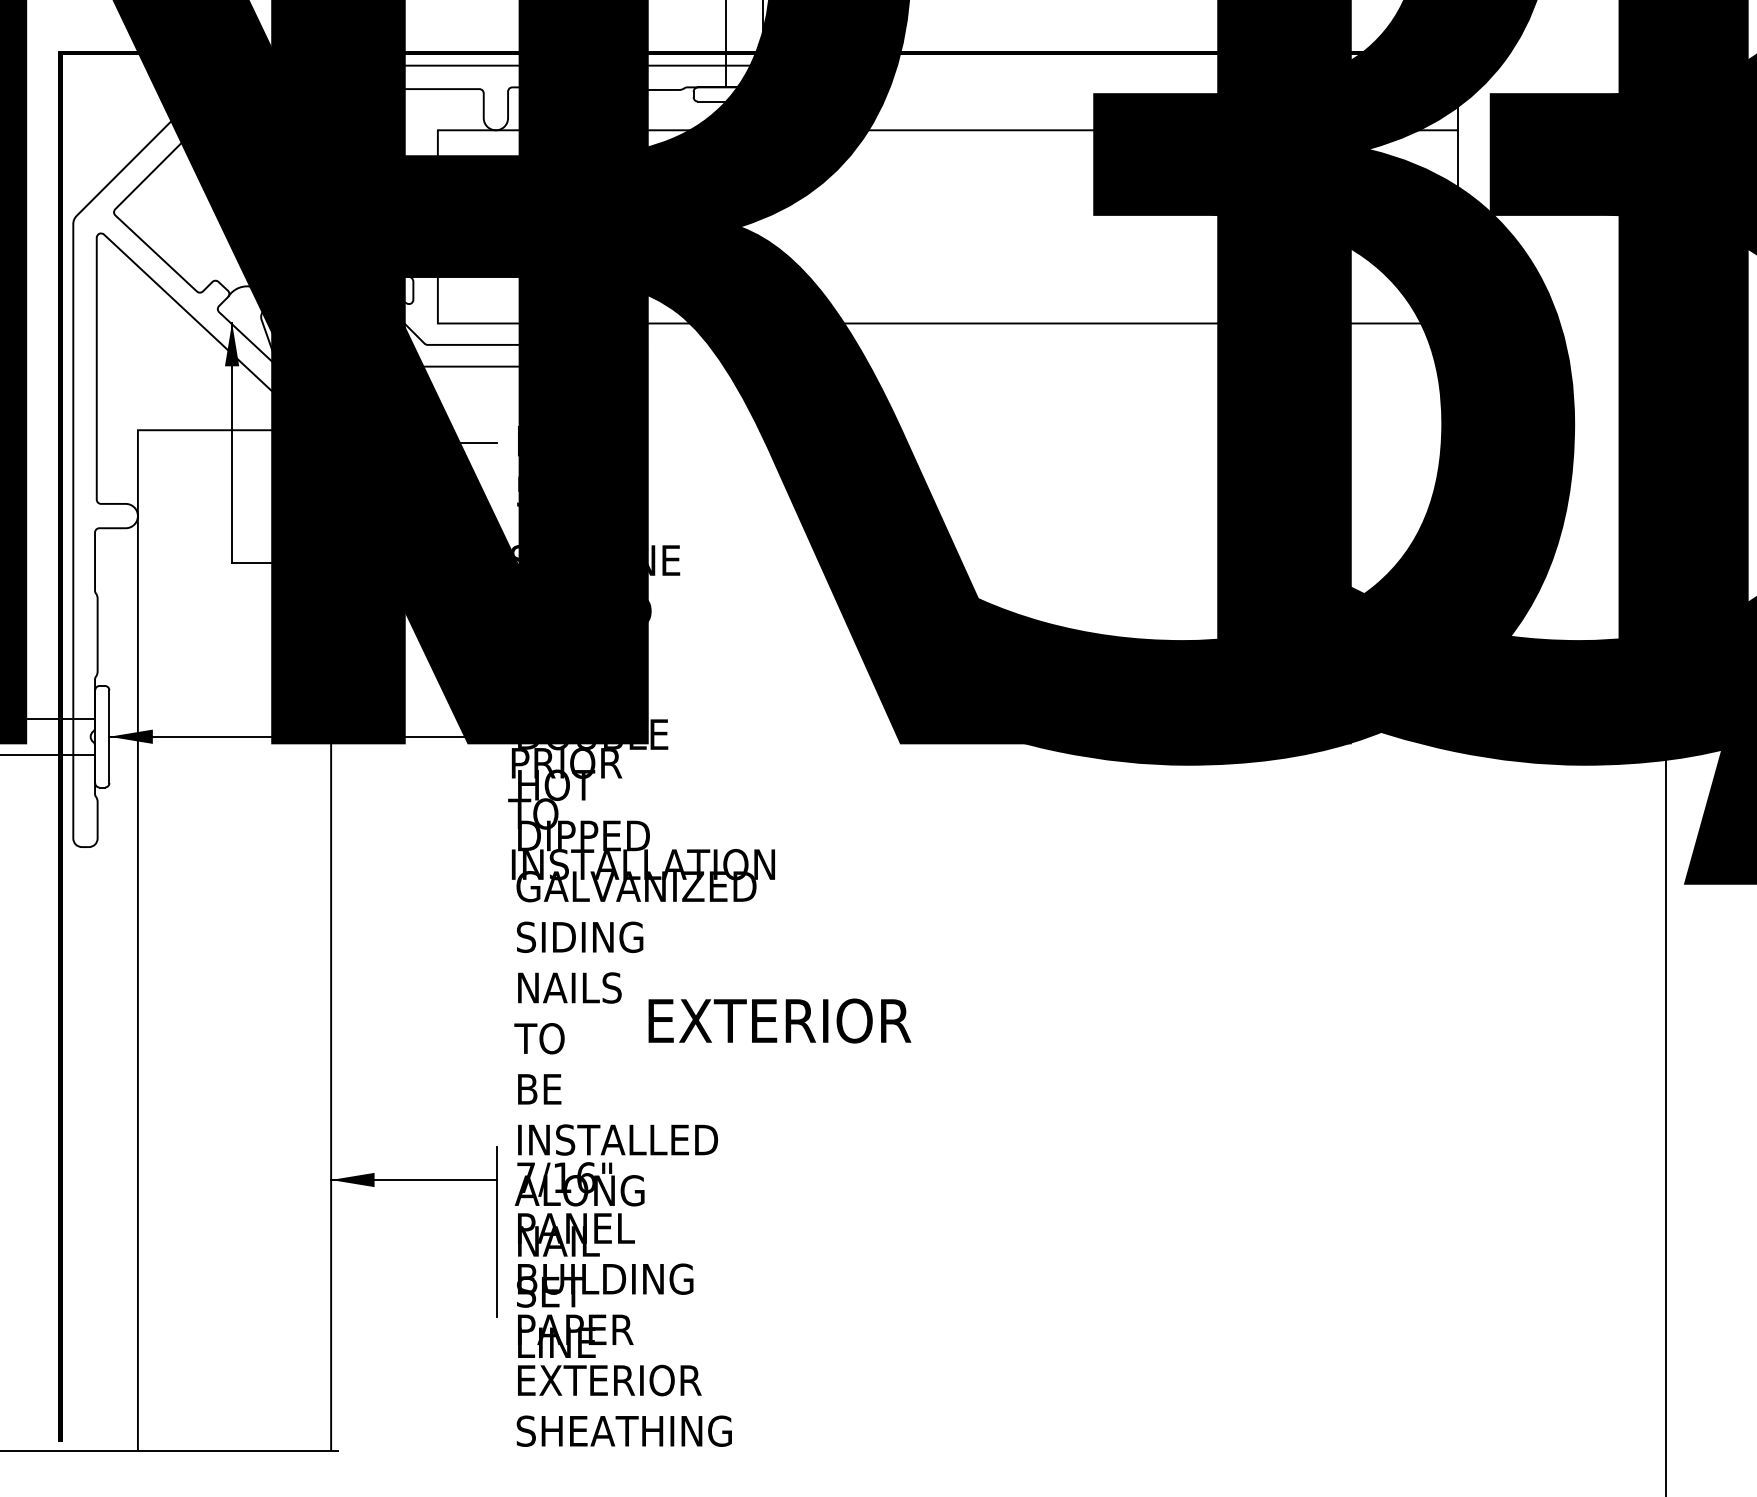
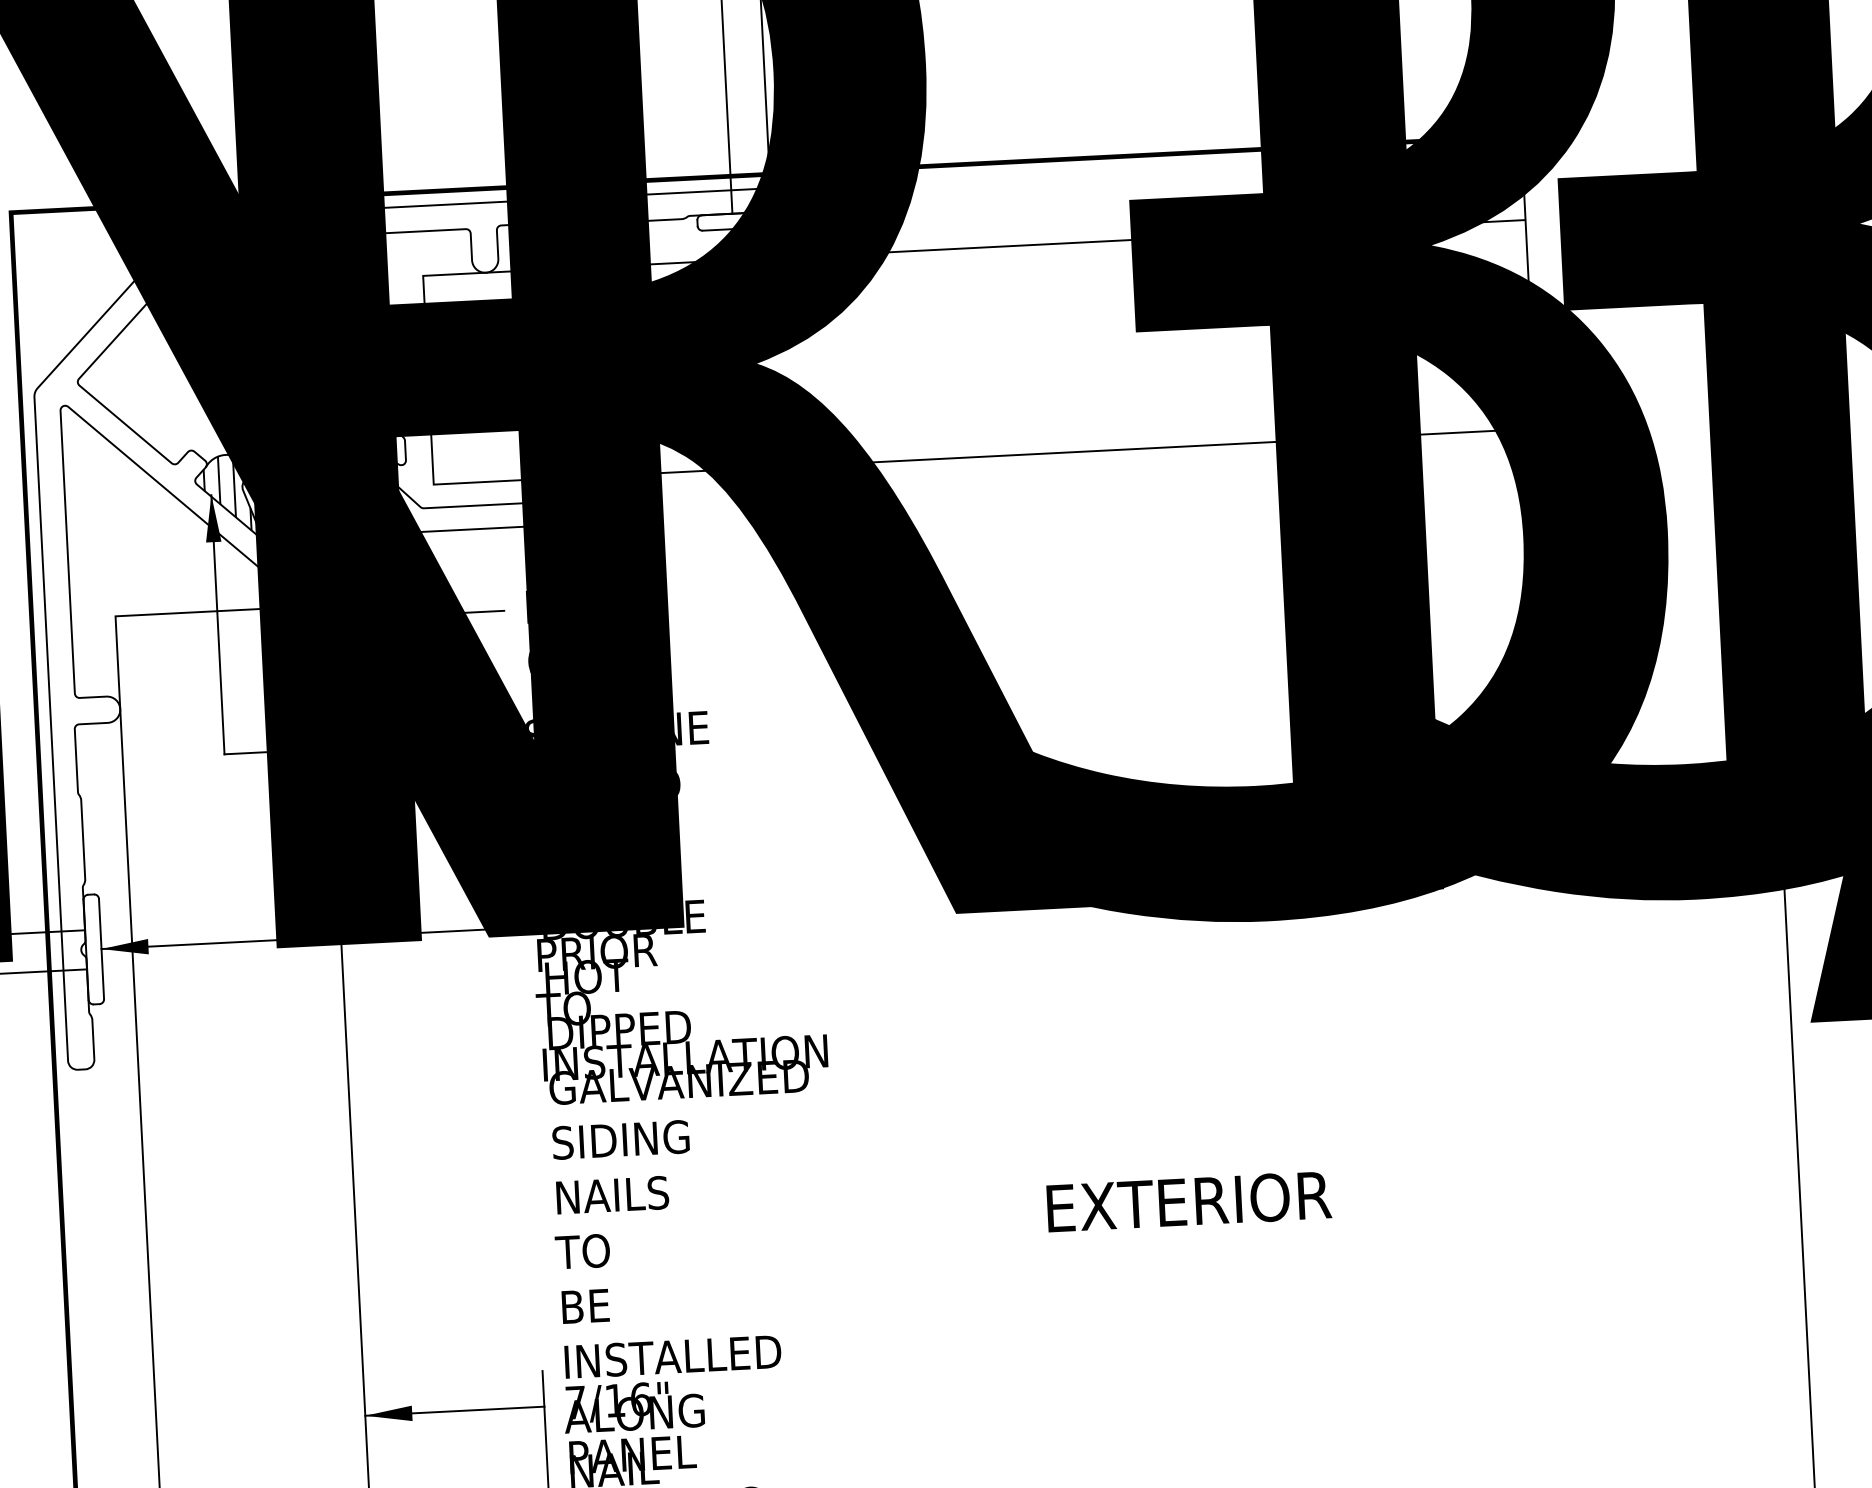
hatch: (253, 328) -> (234, 500), added
text: (517, 491) -> (528, 661), 51 -> 63
text: (779, 1020) -> (1188, 1201), moved

